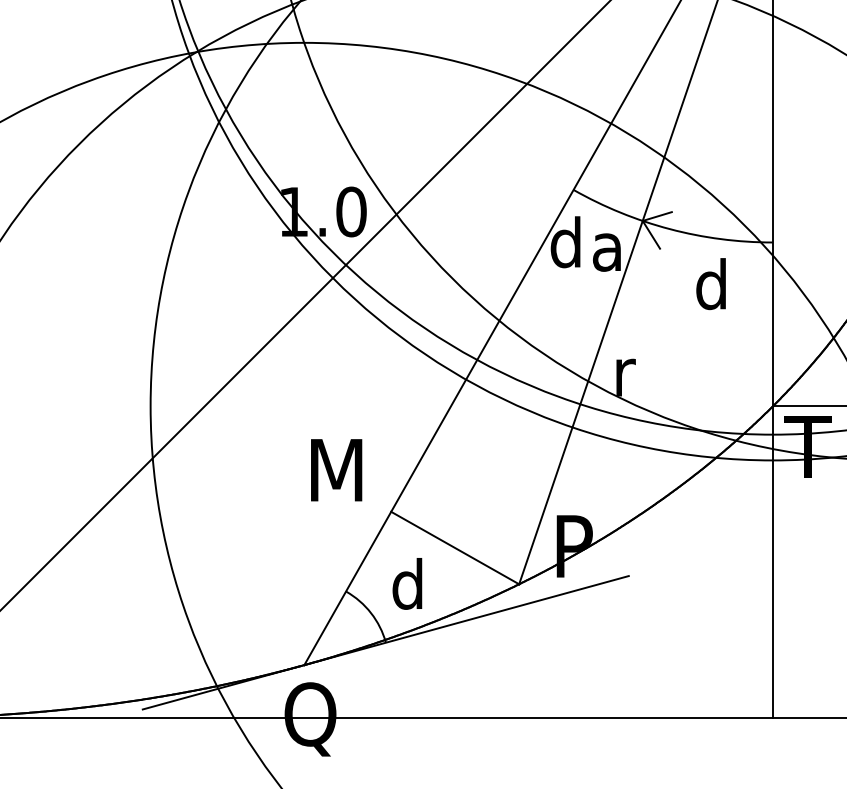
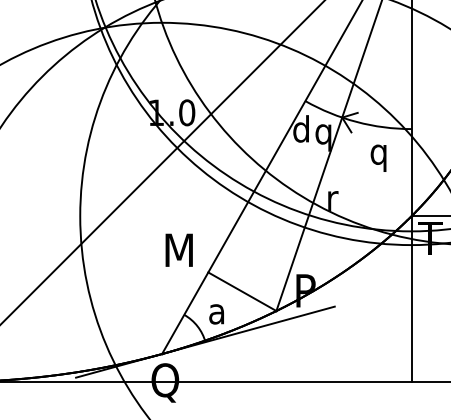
text: (607, 258) -> (323, 137), a -> q
text: (722, 290) -> (384, 154), d -> q
text: (406, 583) -> (216, 310), d -> a

